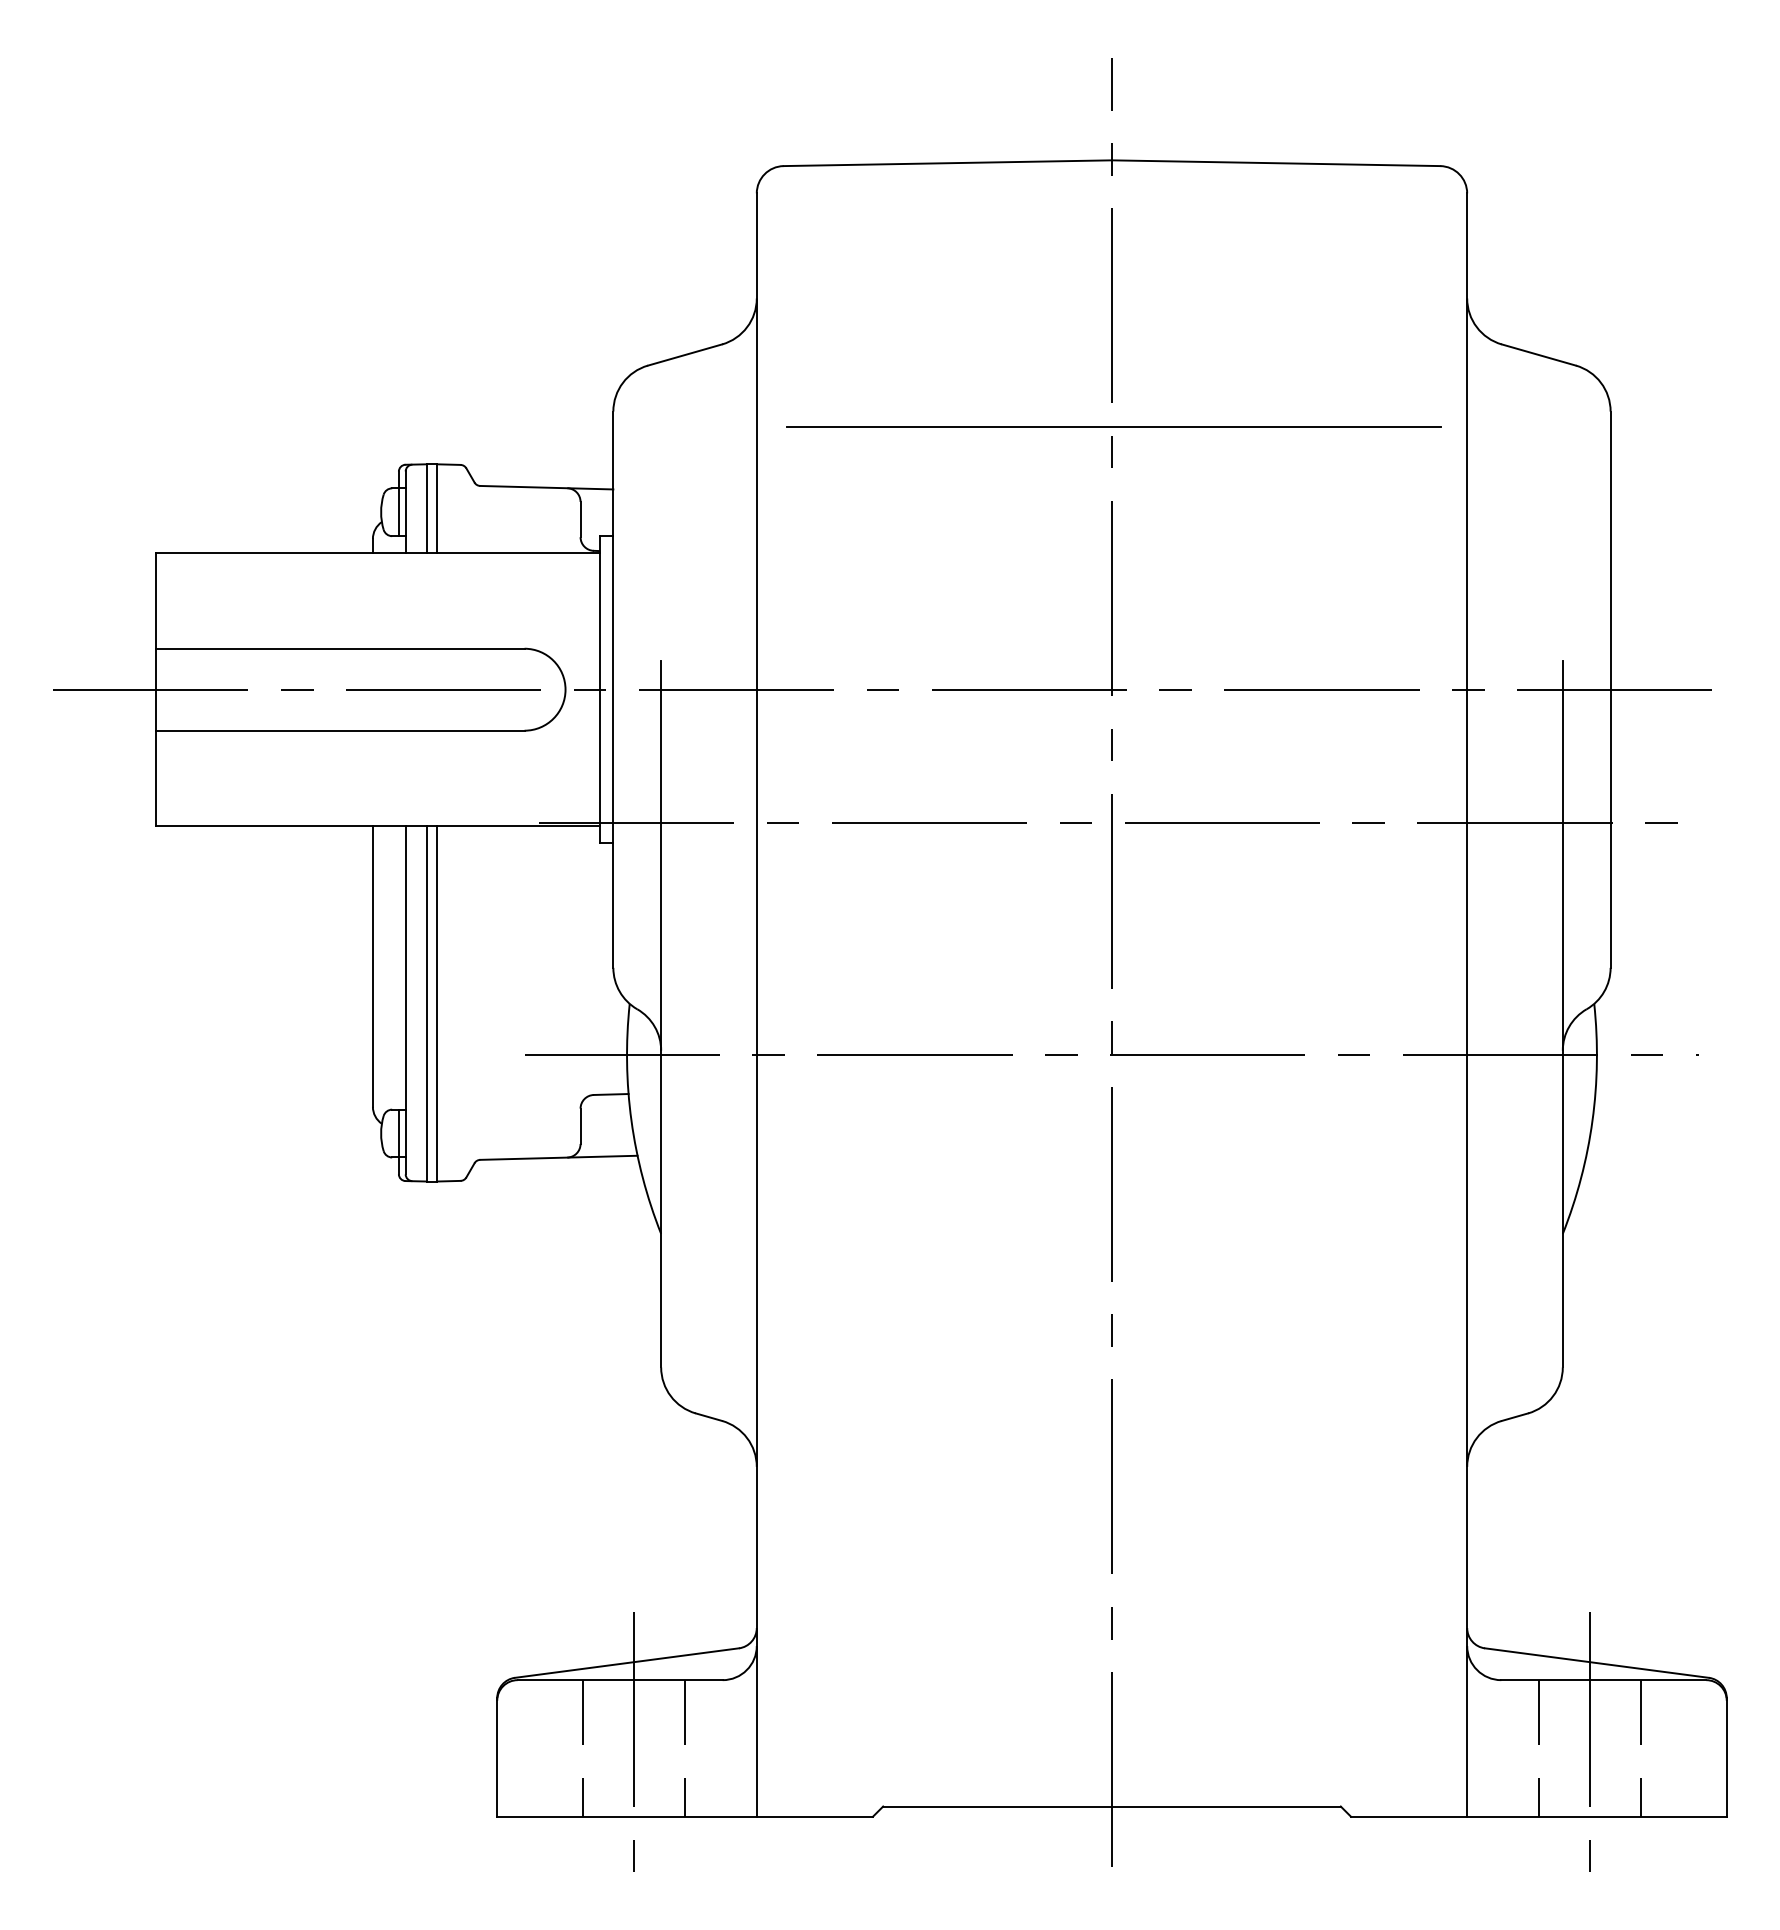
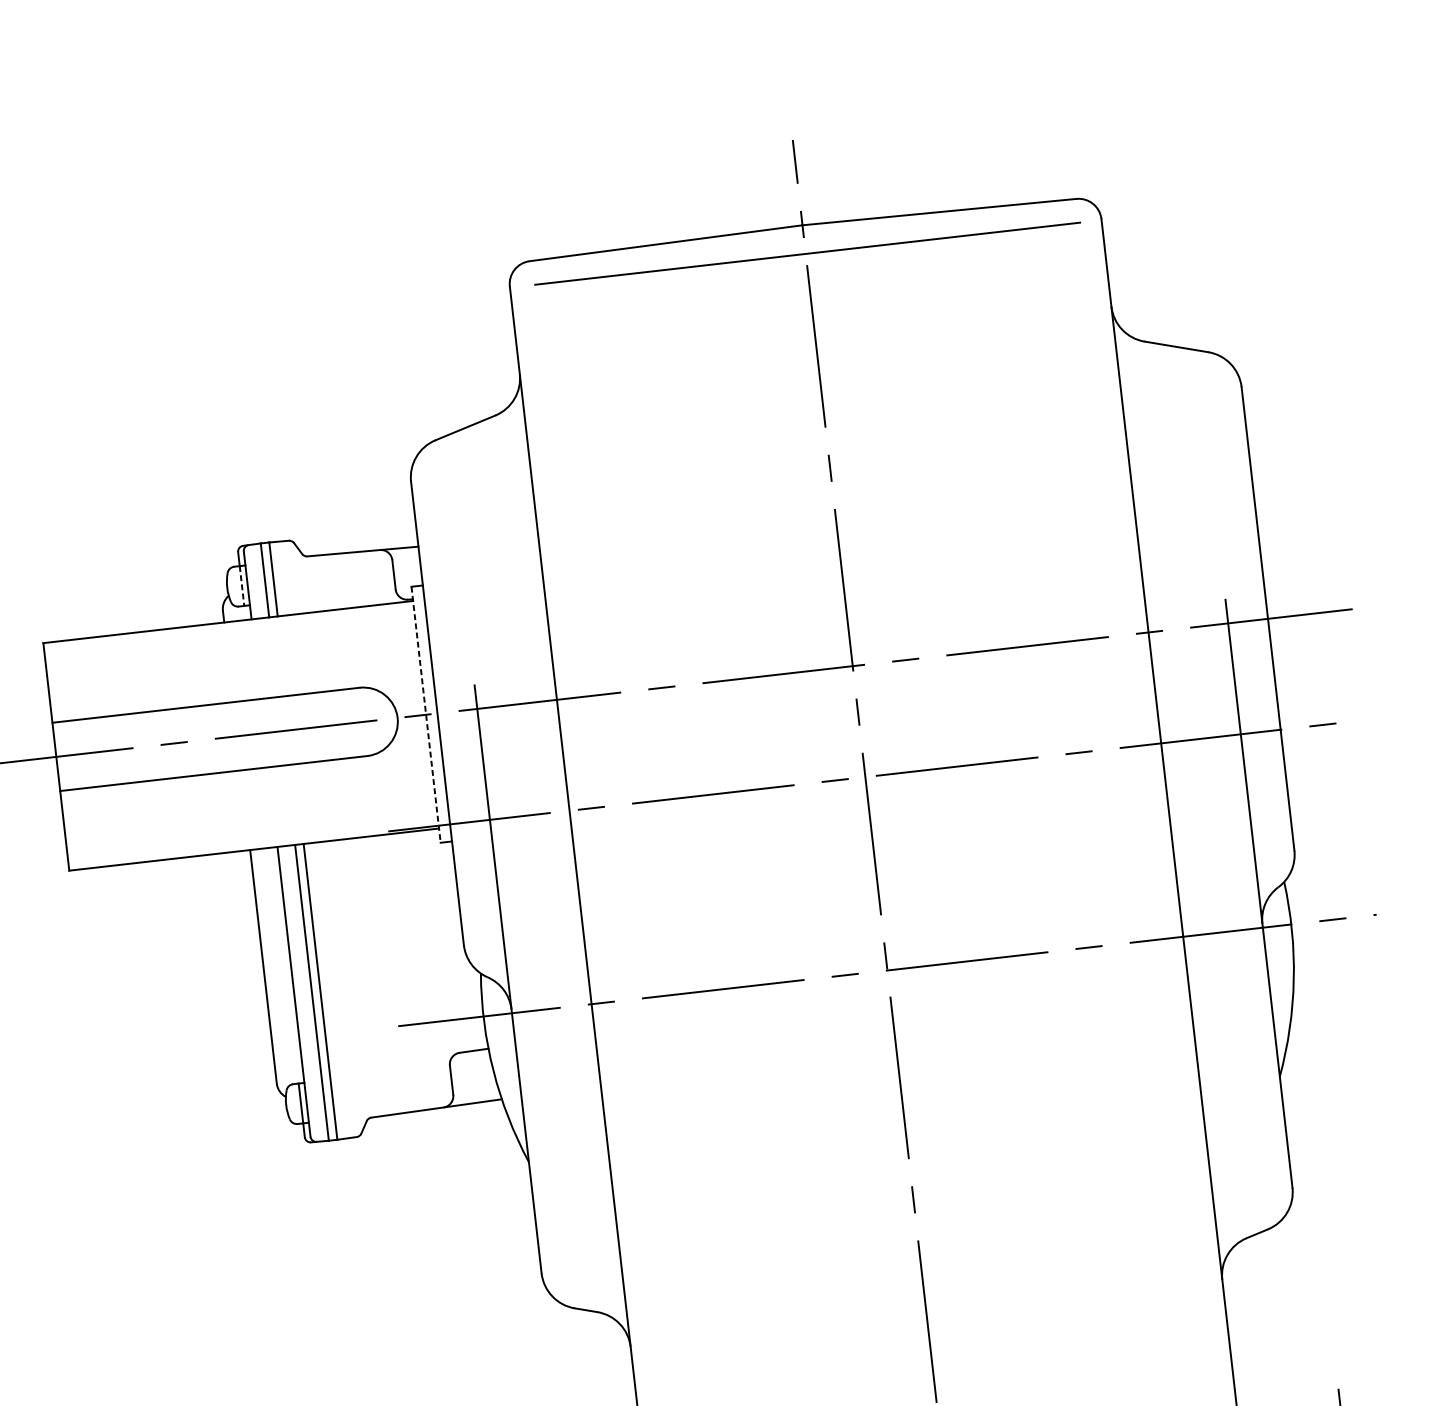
line: (1113, 426) -> (807, 253), moved
line: (398, 512) -> (241, 586), solid -> dashed
line: (599, 689) -> (425, 714), solid -> dashed

